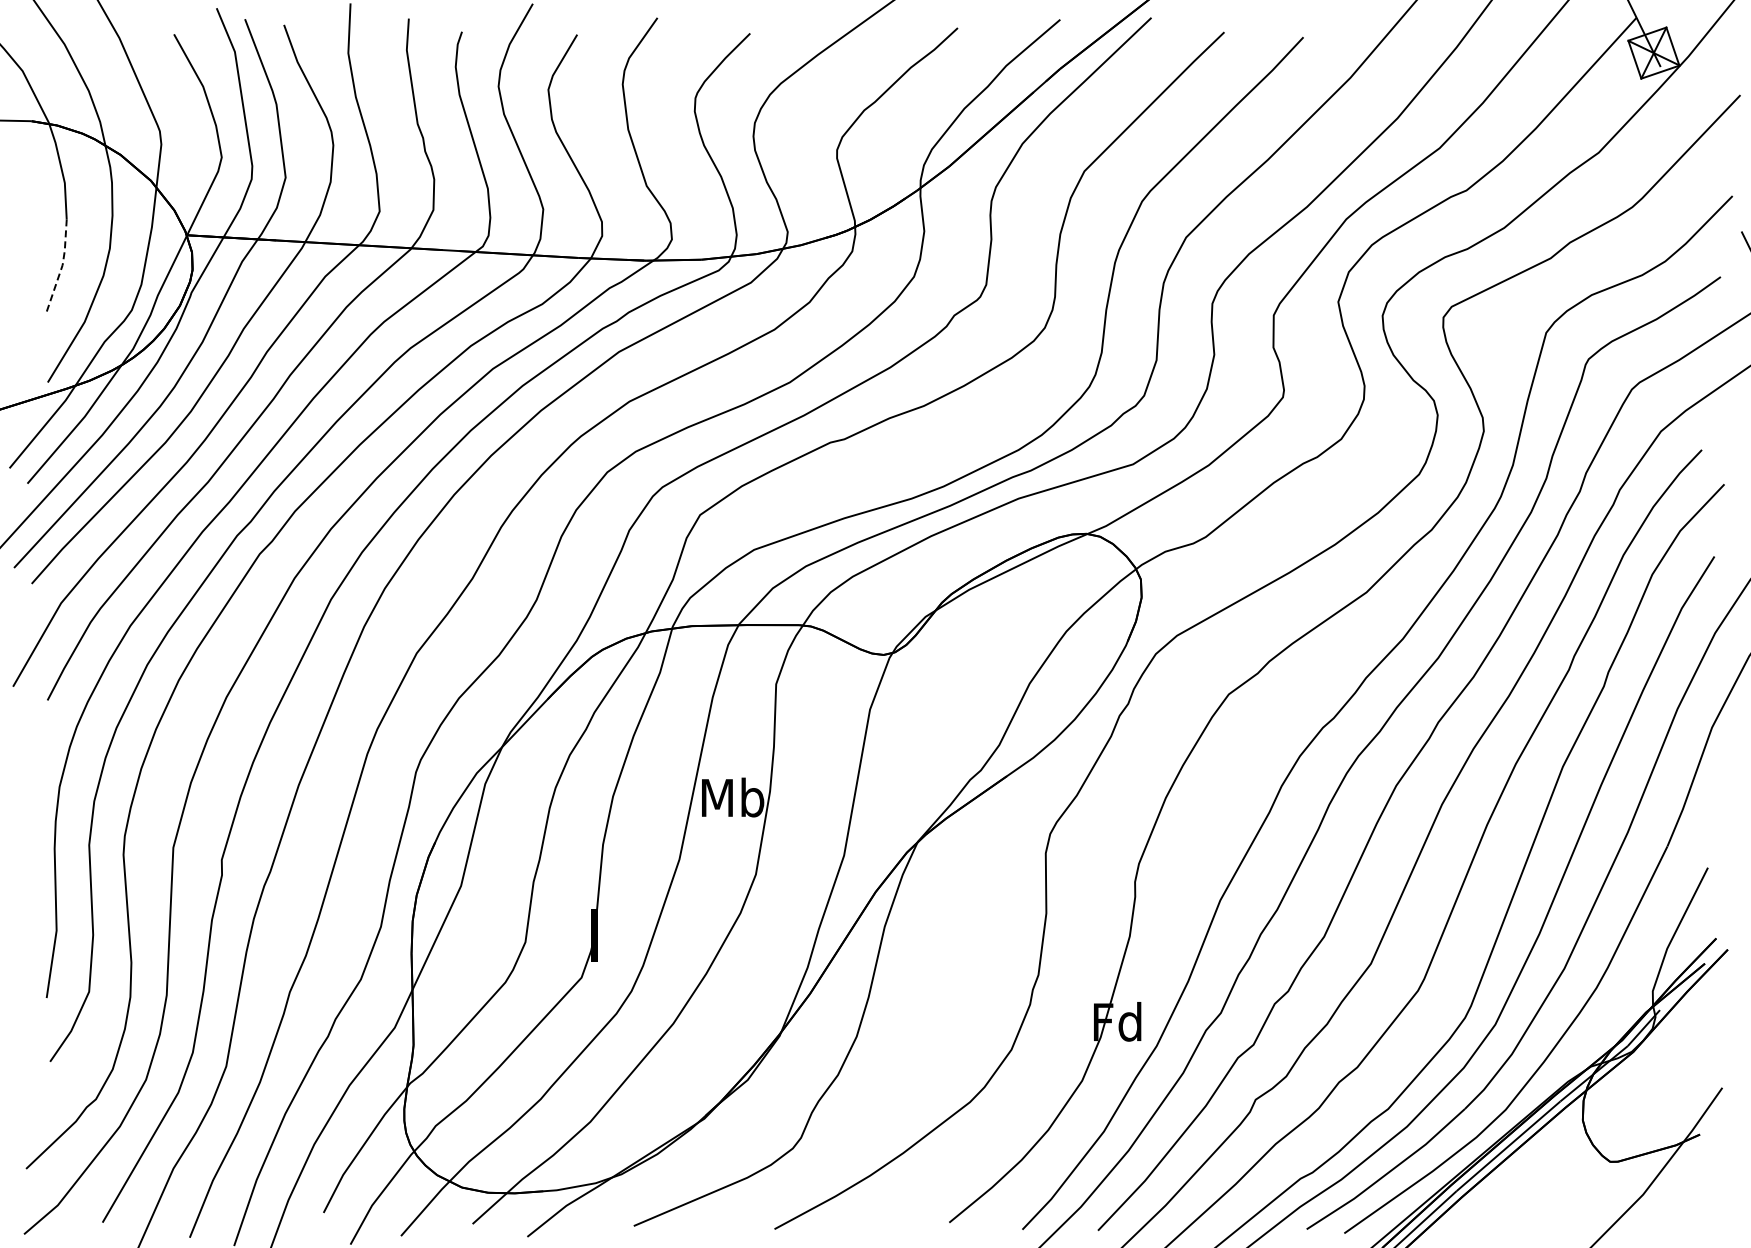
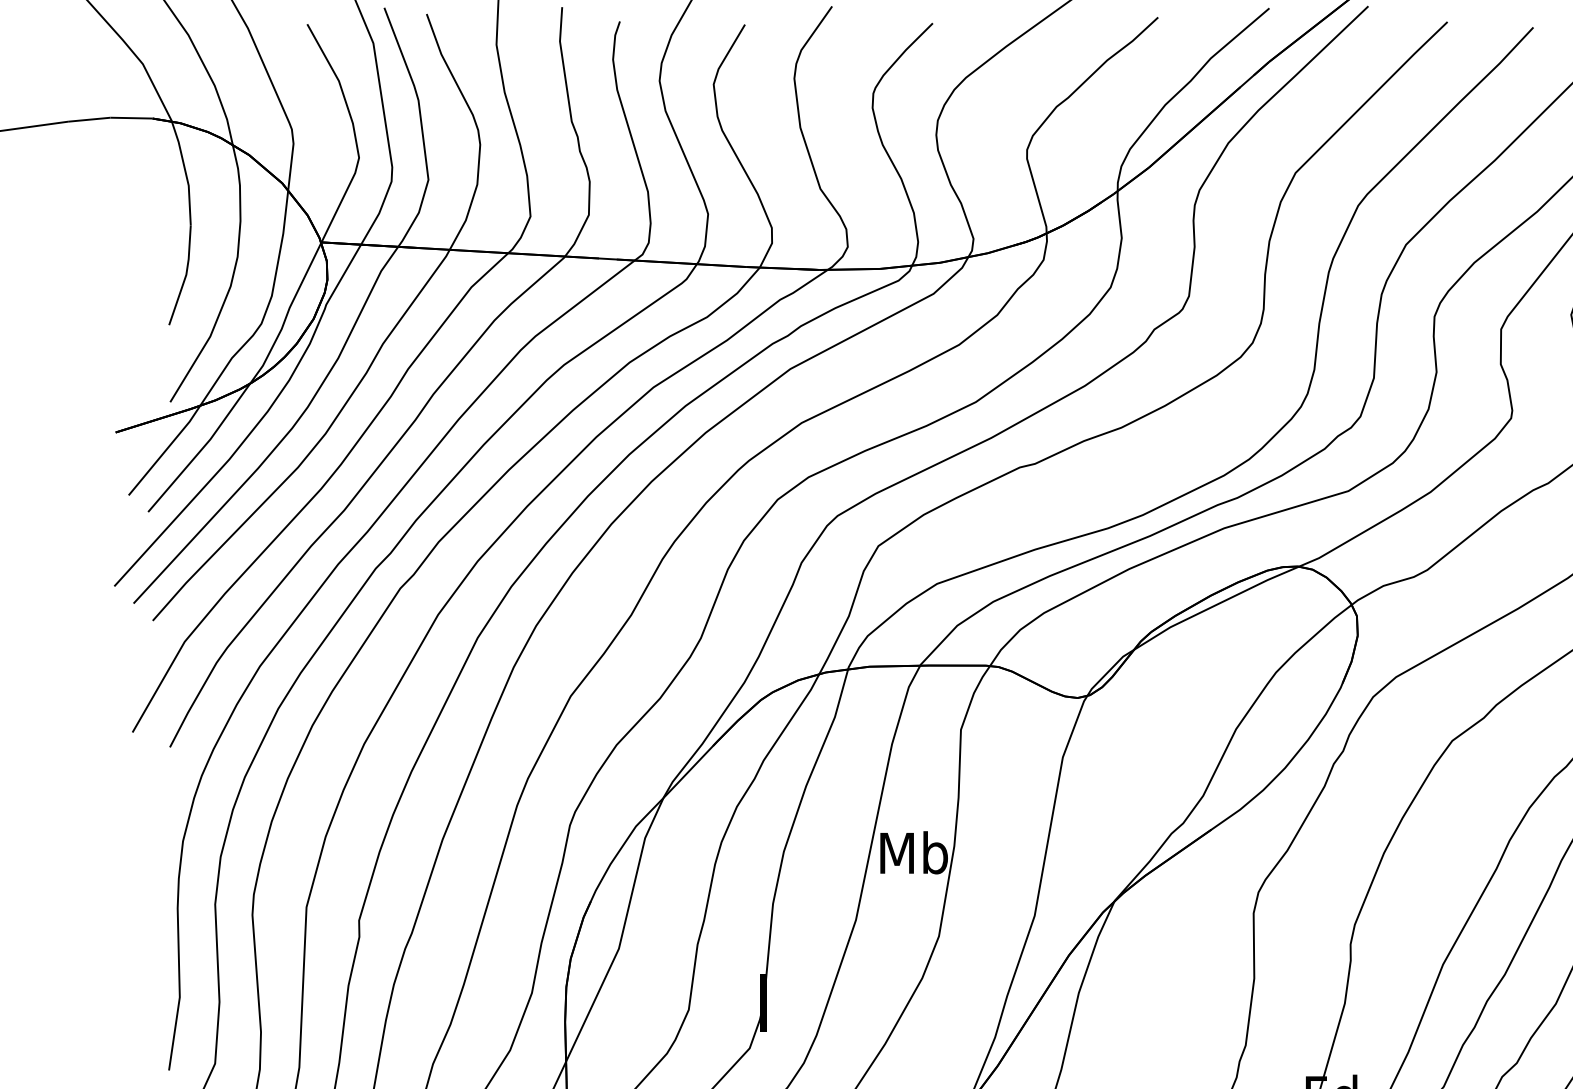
line: (62, 265) -> (186, 275), dashed -> solid

